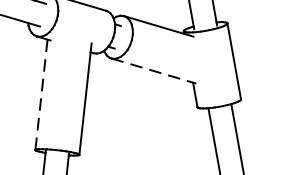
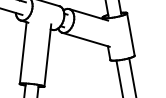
line: (154, 70) -> (86, 39), dashed -> solid
line: (41, 95) -> (23, 53), dashed -> solid

